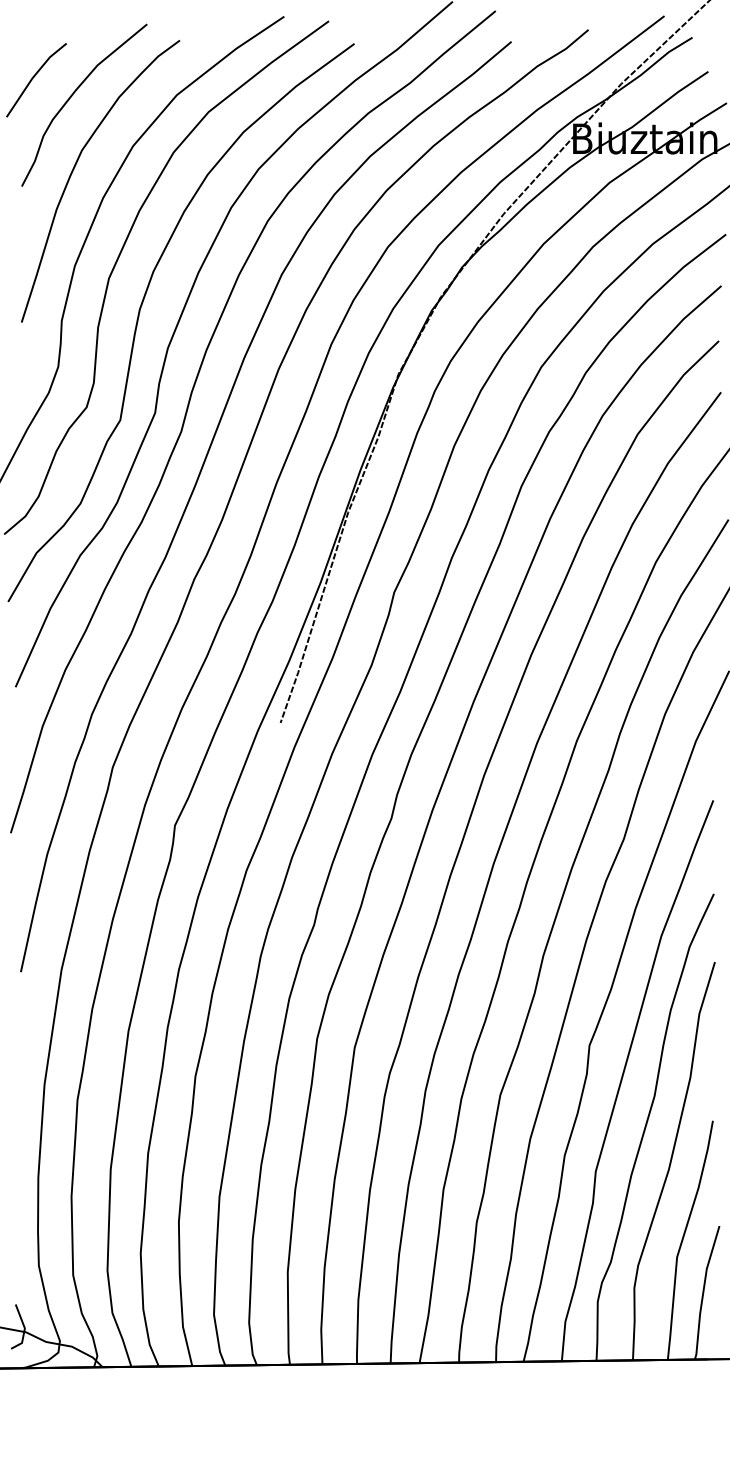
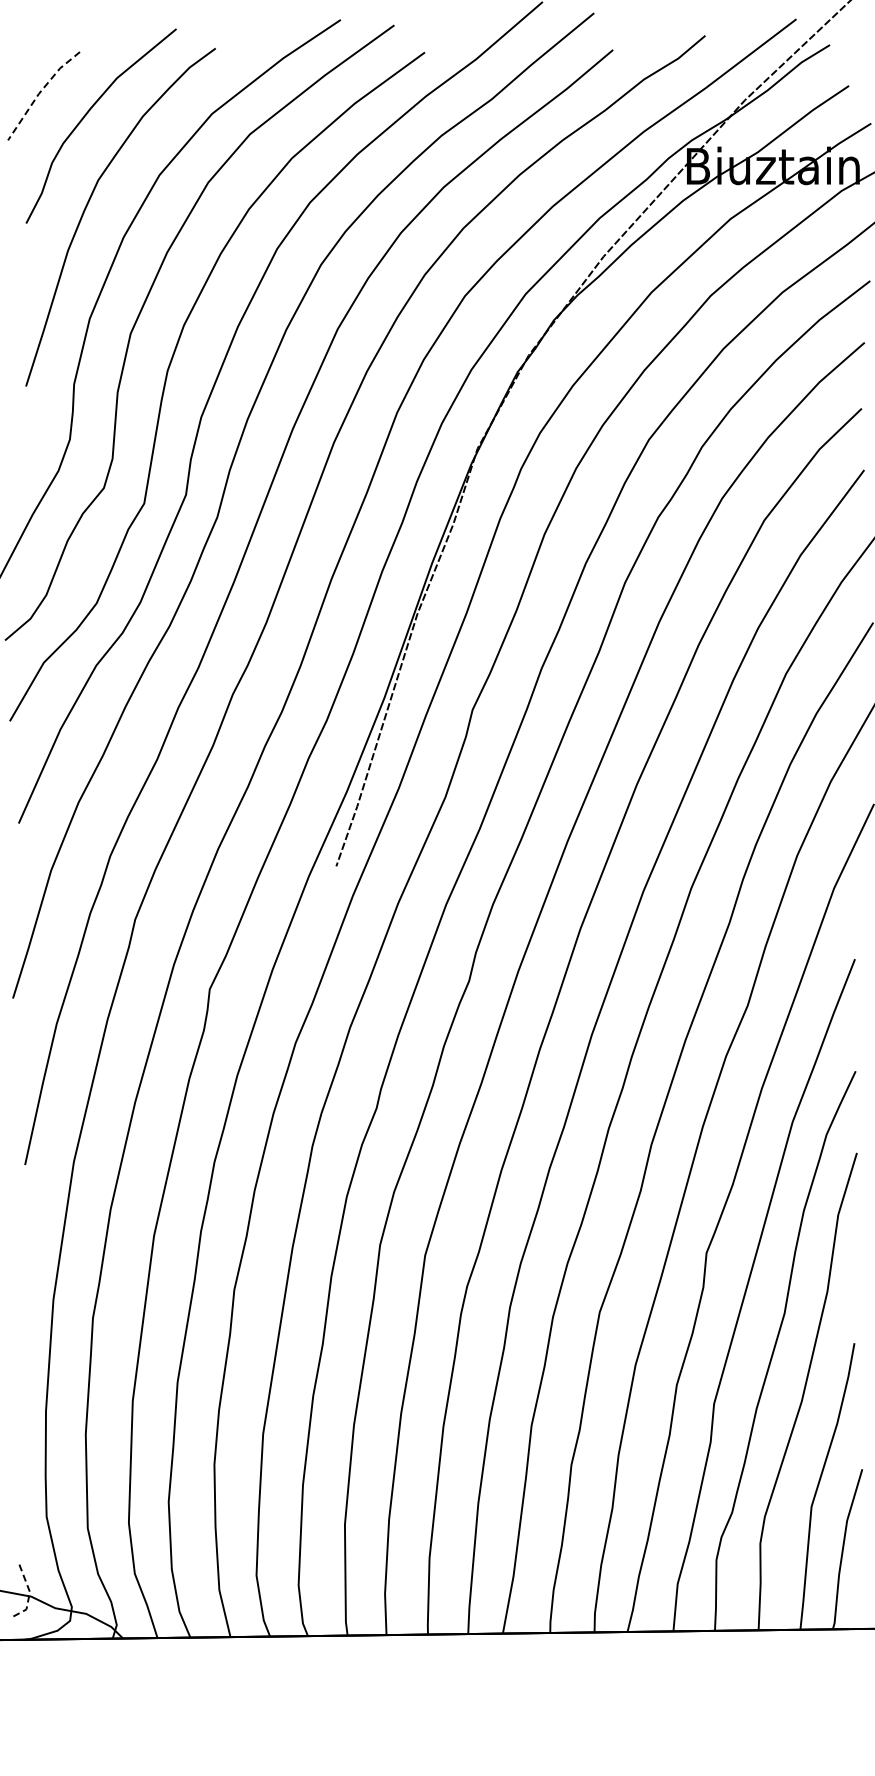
line: (32, 77) -> (39, 92), solid -> dashed
line: (24, 1328) -> (29, 1592), solid -> dashed

